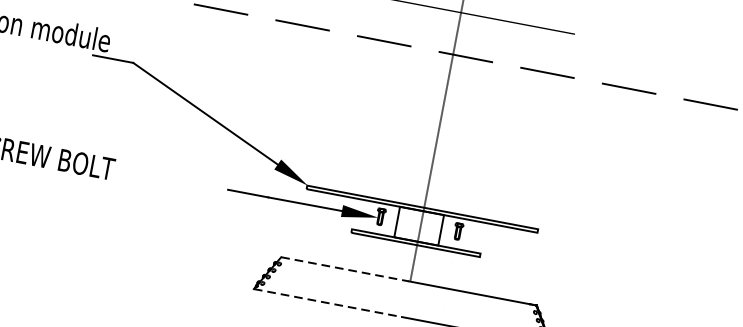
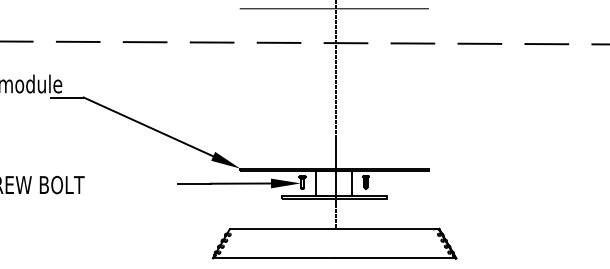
line: (345, 269) -> (282, 229), dashed -> solid
line: (327, 303) -> (273, 258), dashed -> solid

